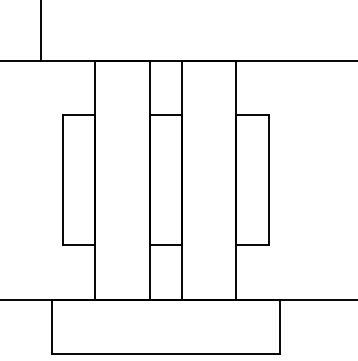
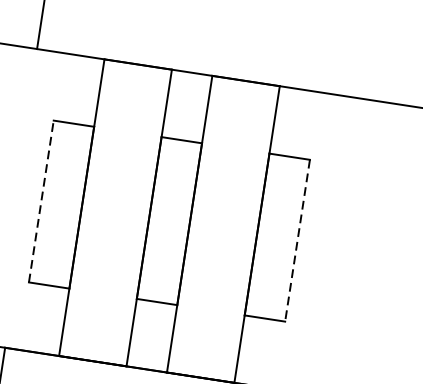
line: (62, 179) -> (40, 200), solid -> dashed
line: (268, 180) -> (297, 240), solid -> dashed

